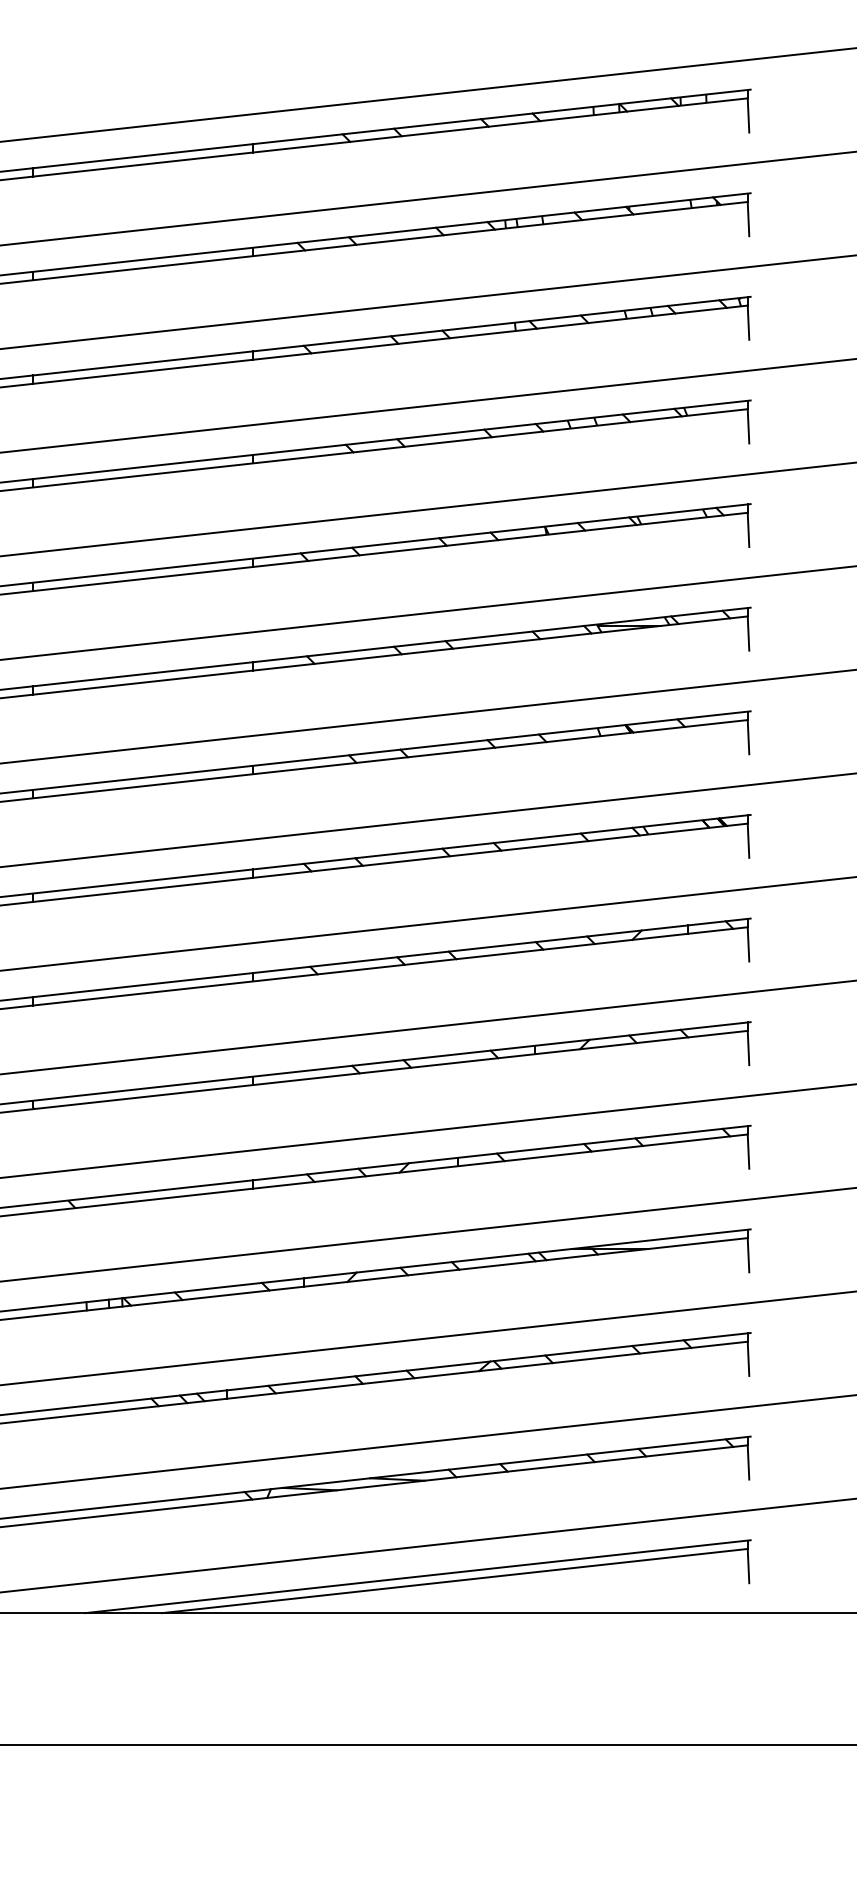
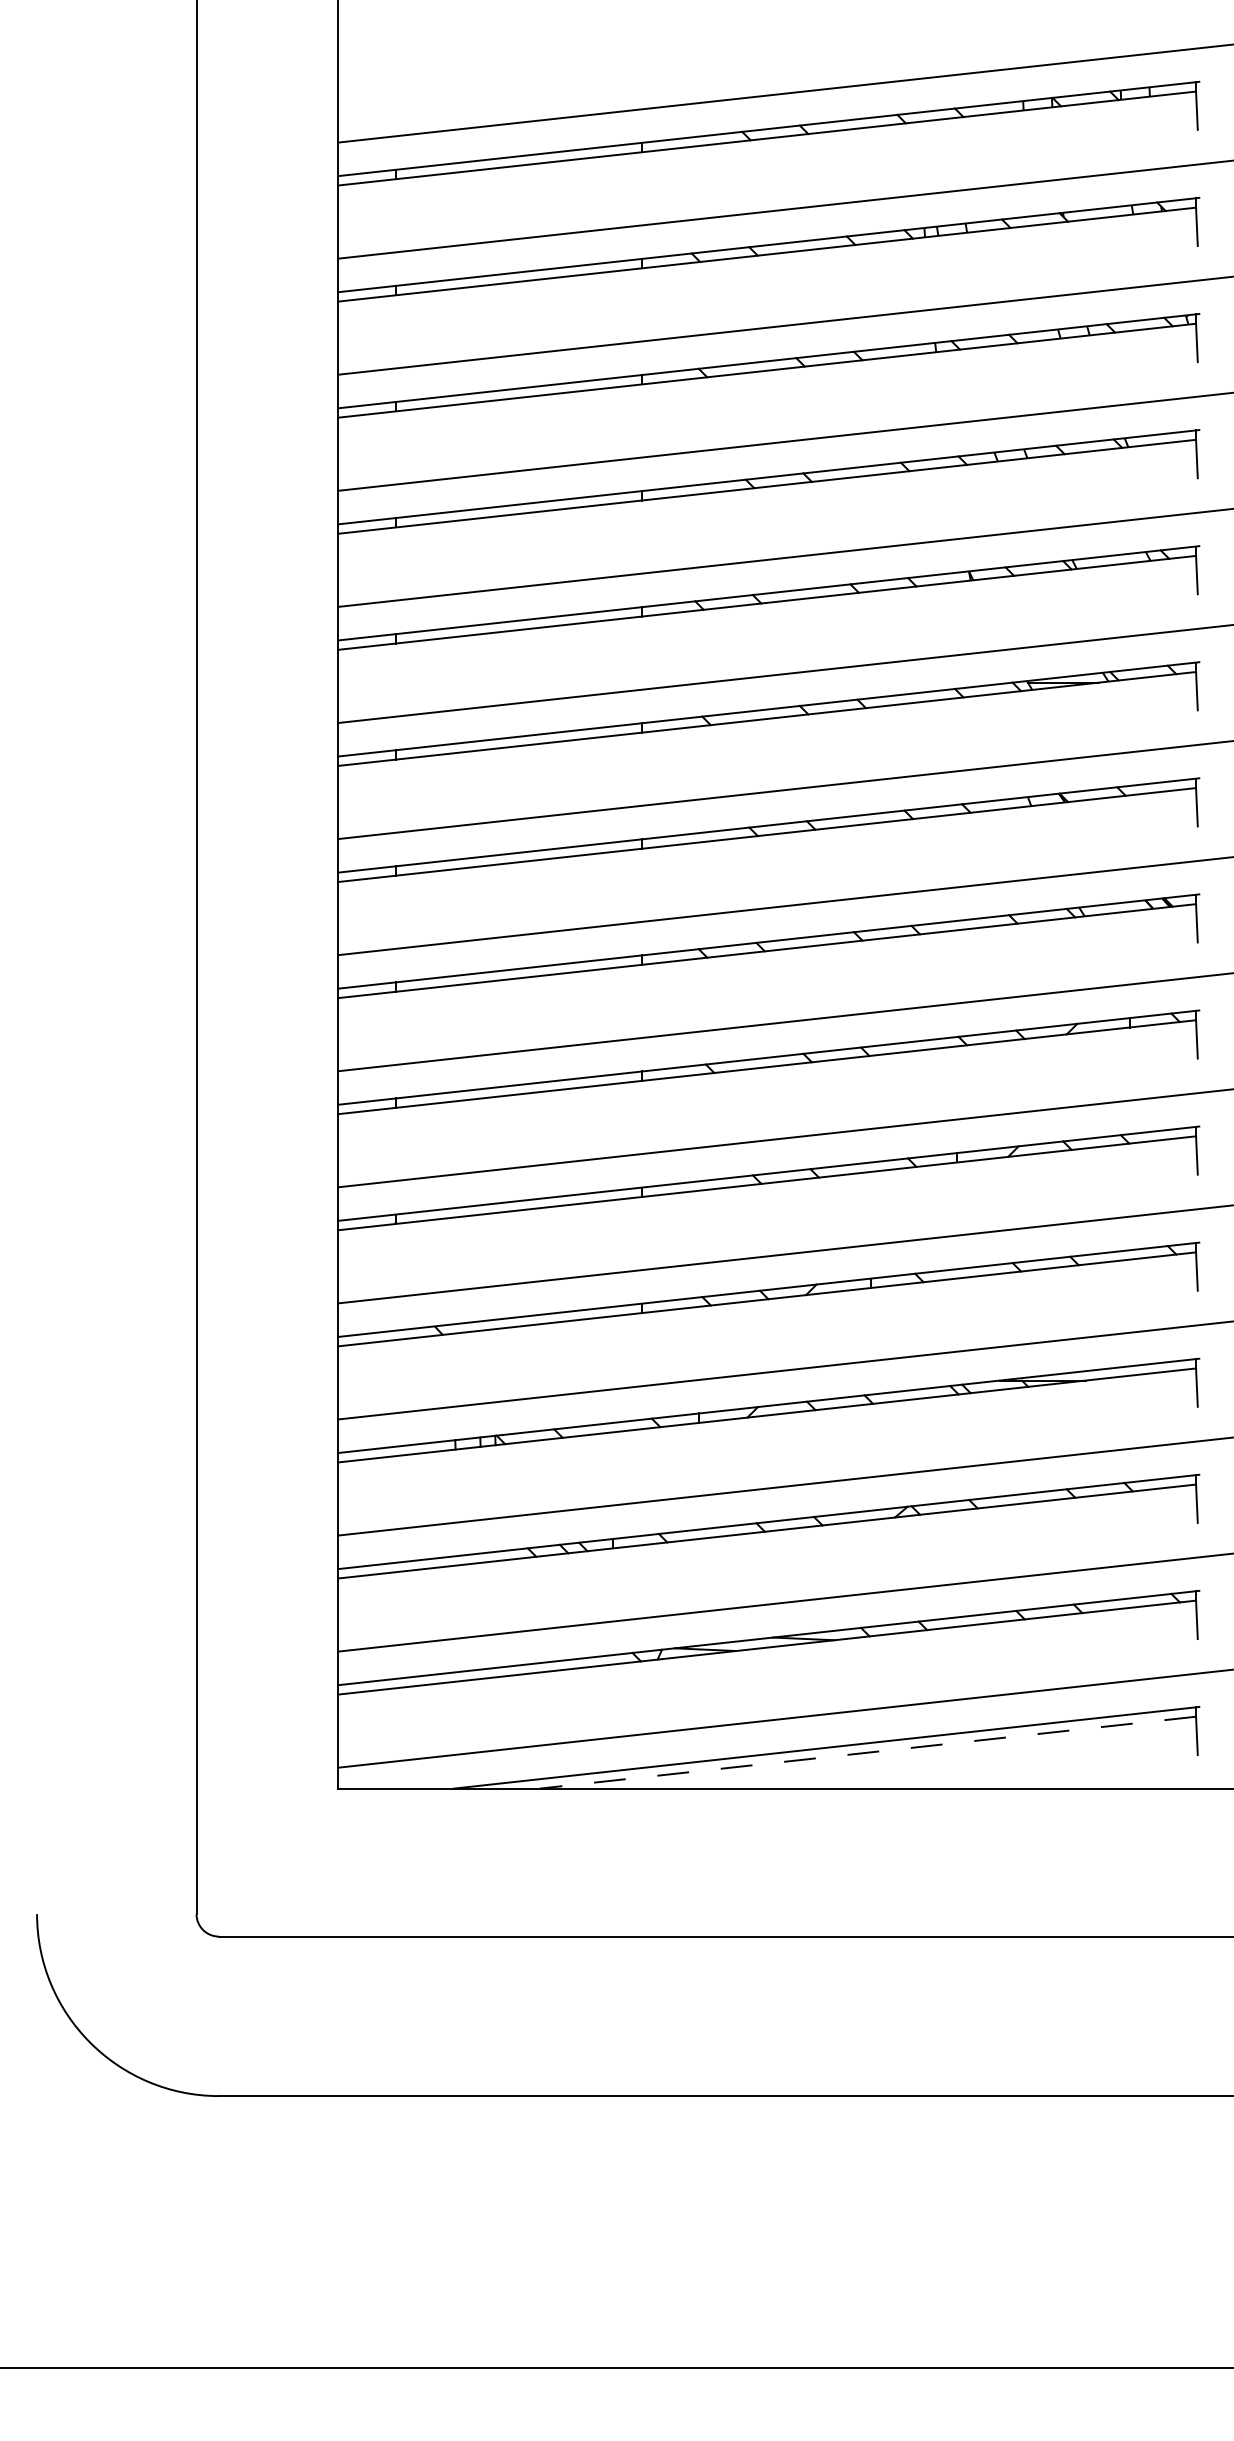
line: (454, 1580) -> (867, 1752), solid -> dashed

